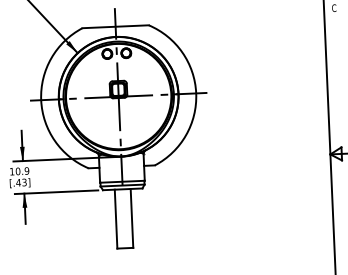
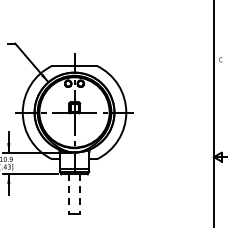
line: (116, 219) -> (69, 194), solid -> dashed
line: (131, 219) -> (79, 194), solid -> dashed

